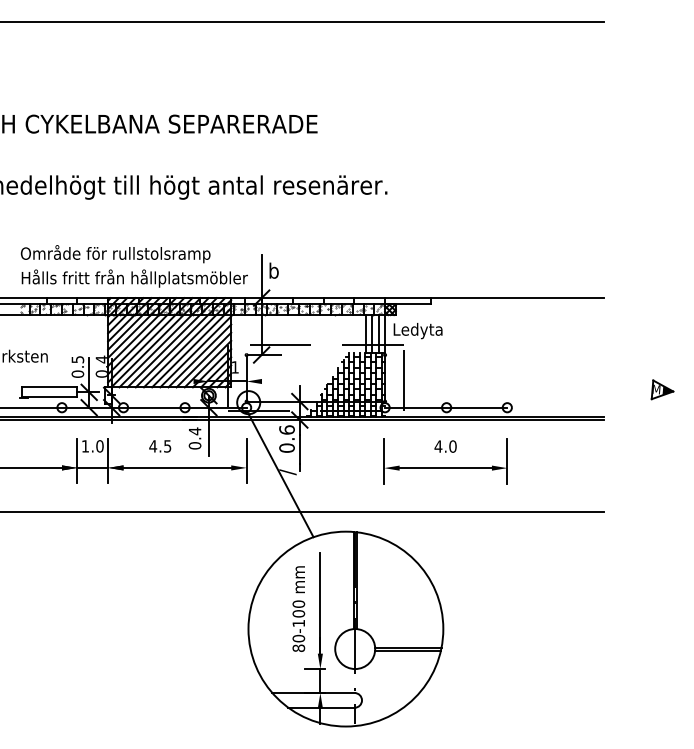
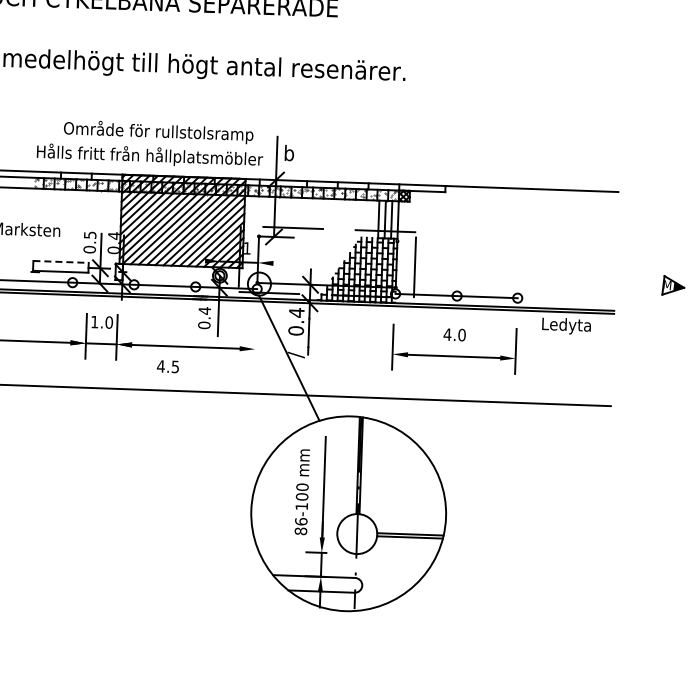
text: (115, 254) -> (158, 132), moved
text: (417, 331) -> (565, 326), moved
line: (49, 387) -> (60, 262), solid -> dashed
text: (286, 430) -> (296, 313), 0.6 -> 0.4
text: (160, 446) -> (168, 366), moved
line: (246, 460) -> (255, 341), removed
text: (298, 638) -> (300, 521), 80-100 -> 86-100

